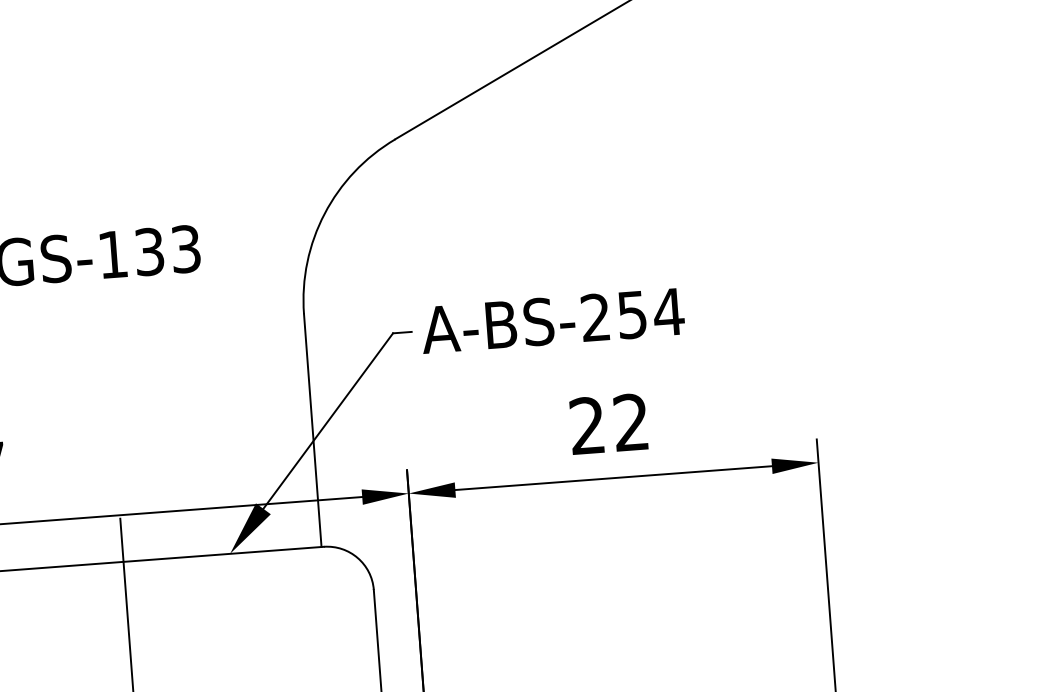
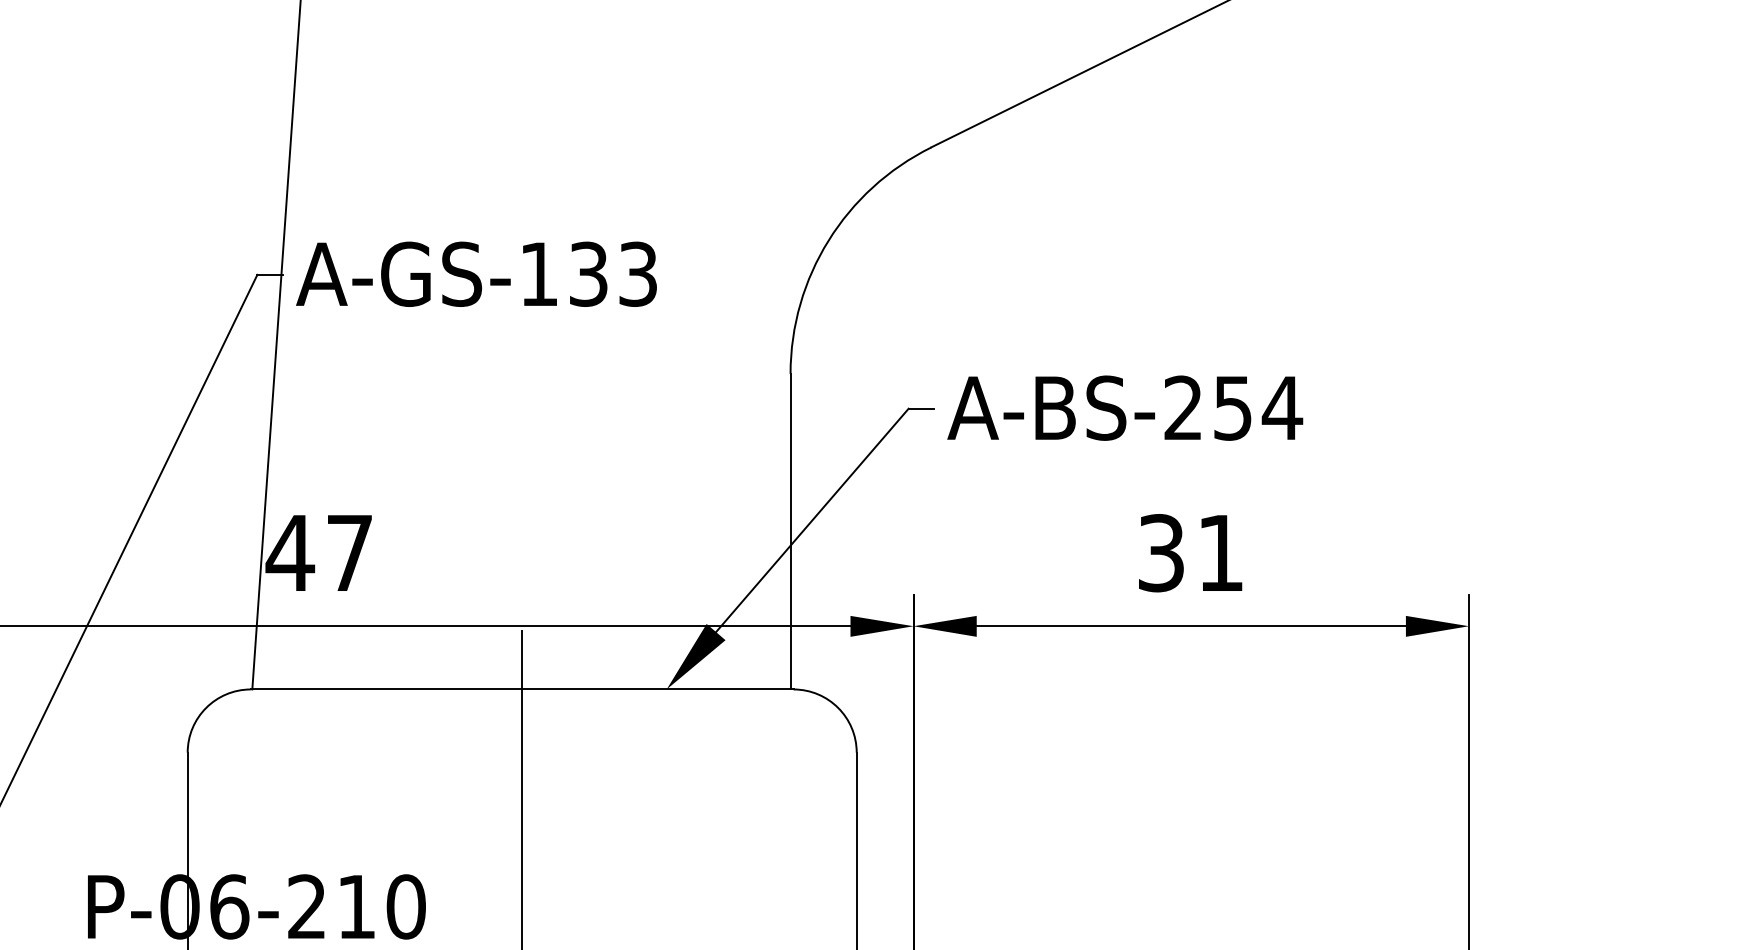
text: (609, 424) -> (1190, 553), 22 -> 31

